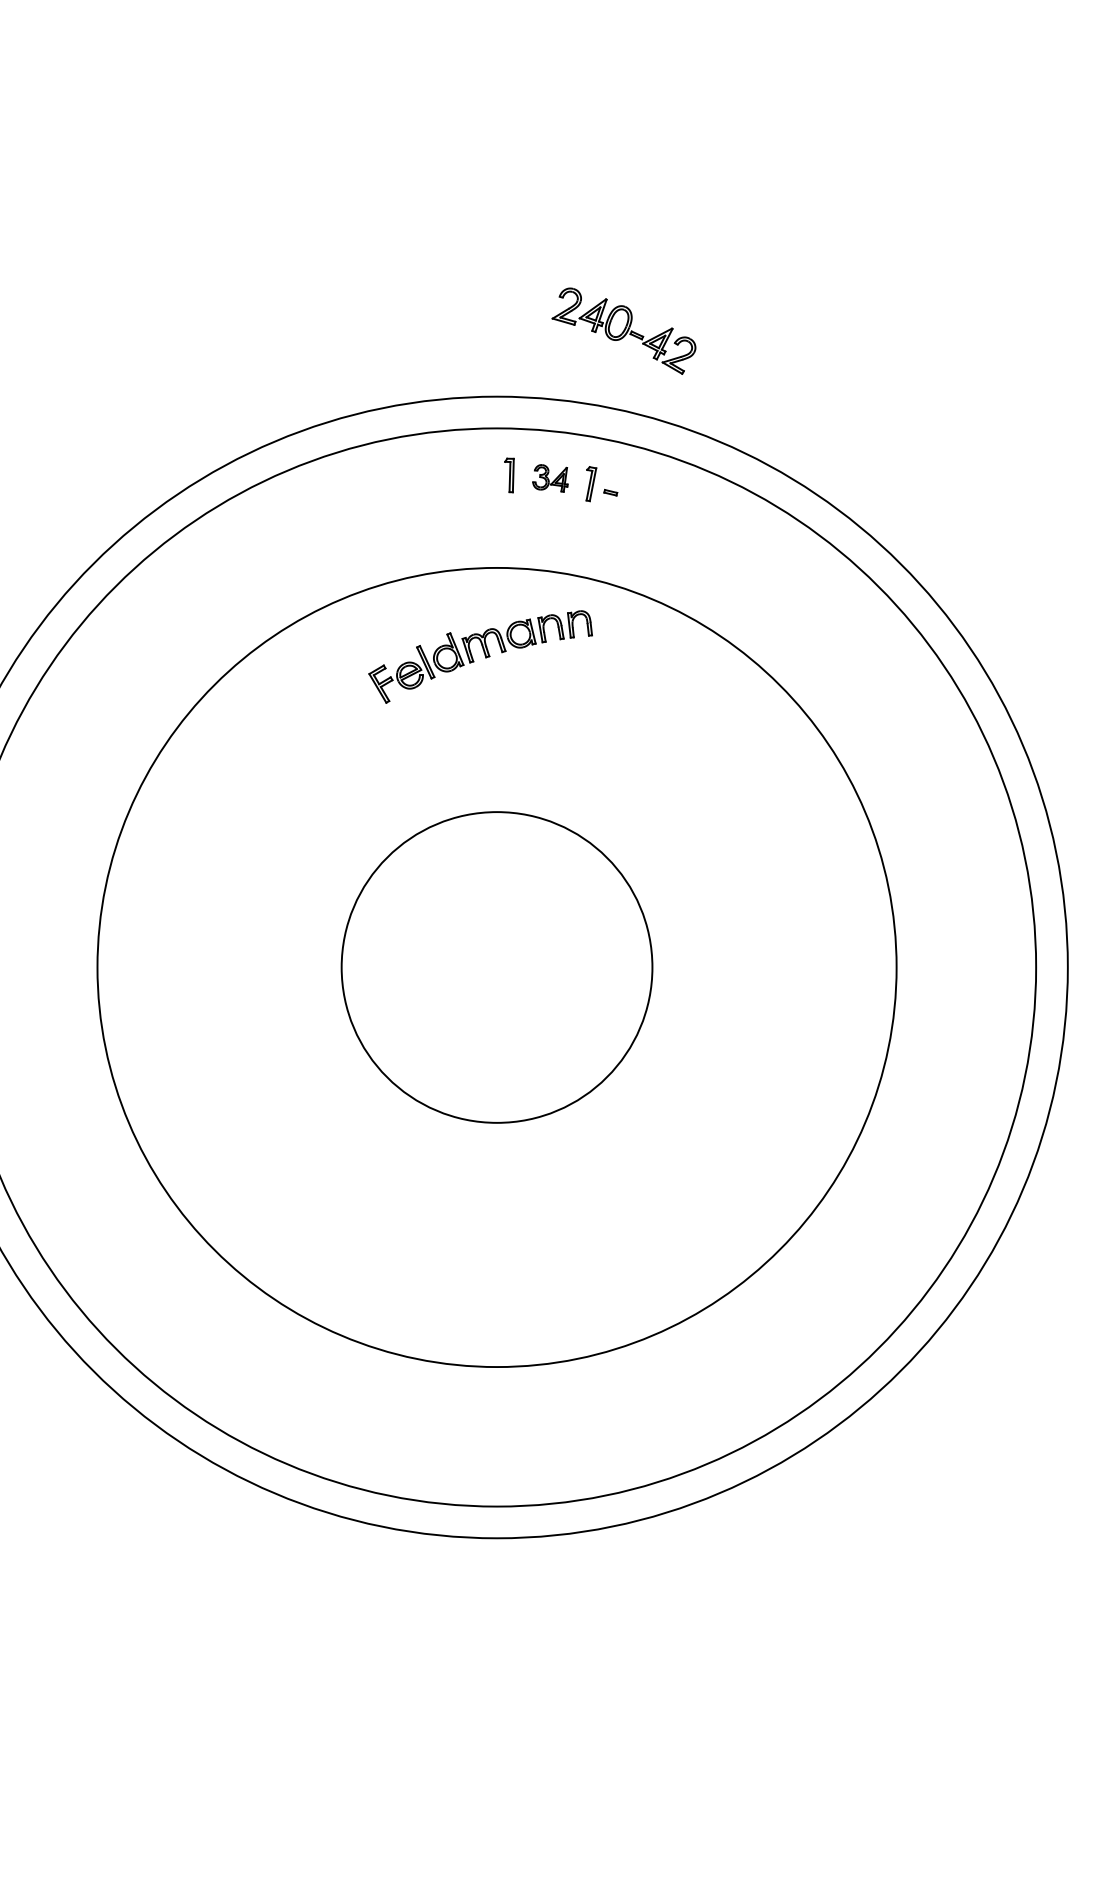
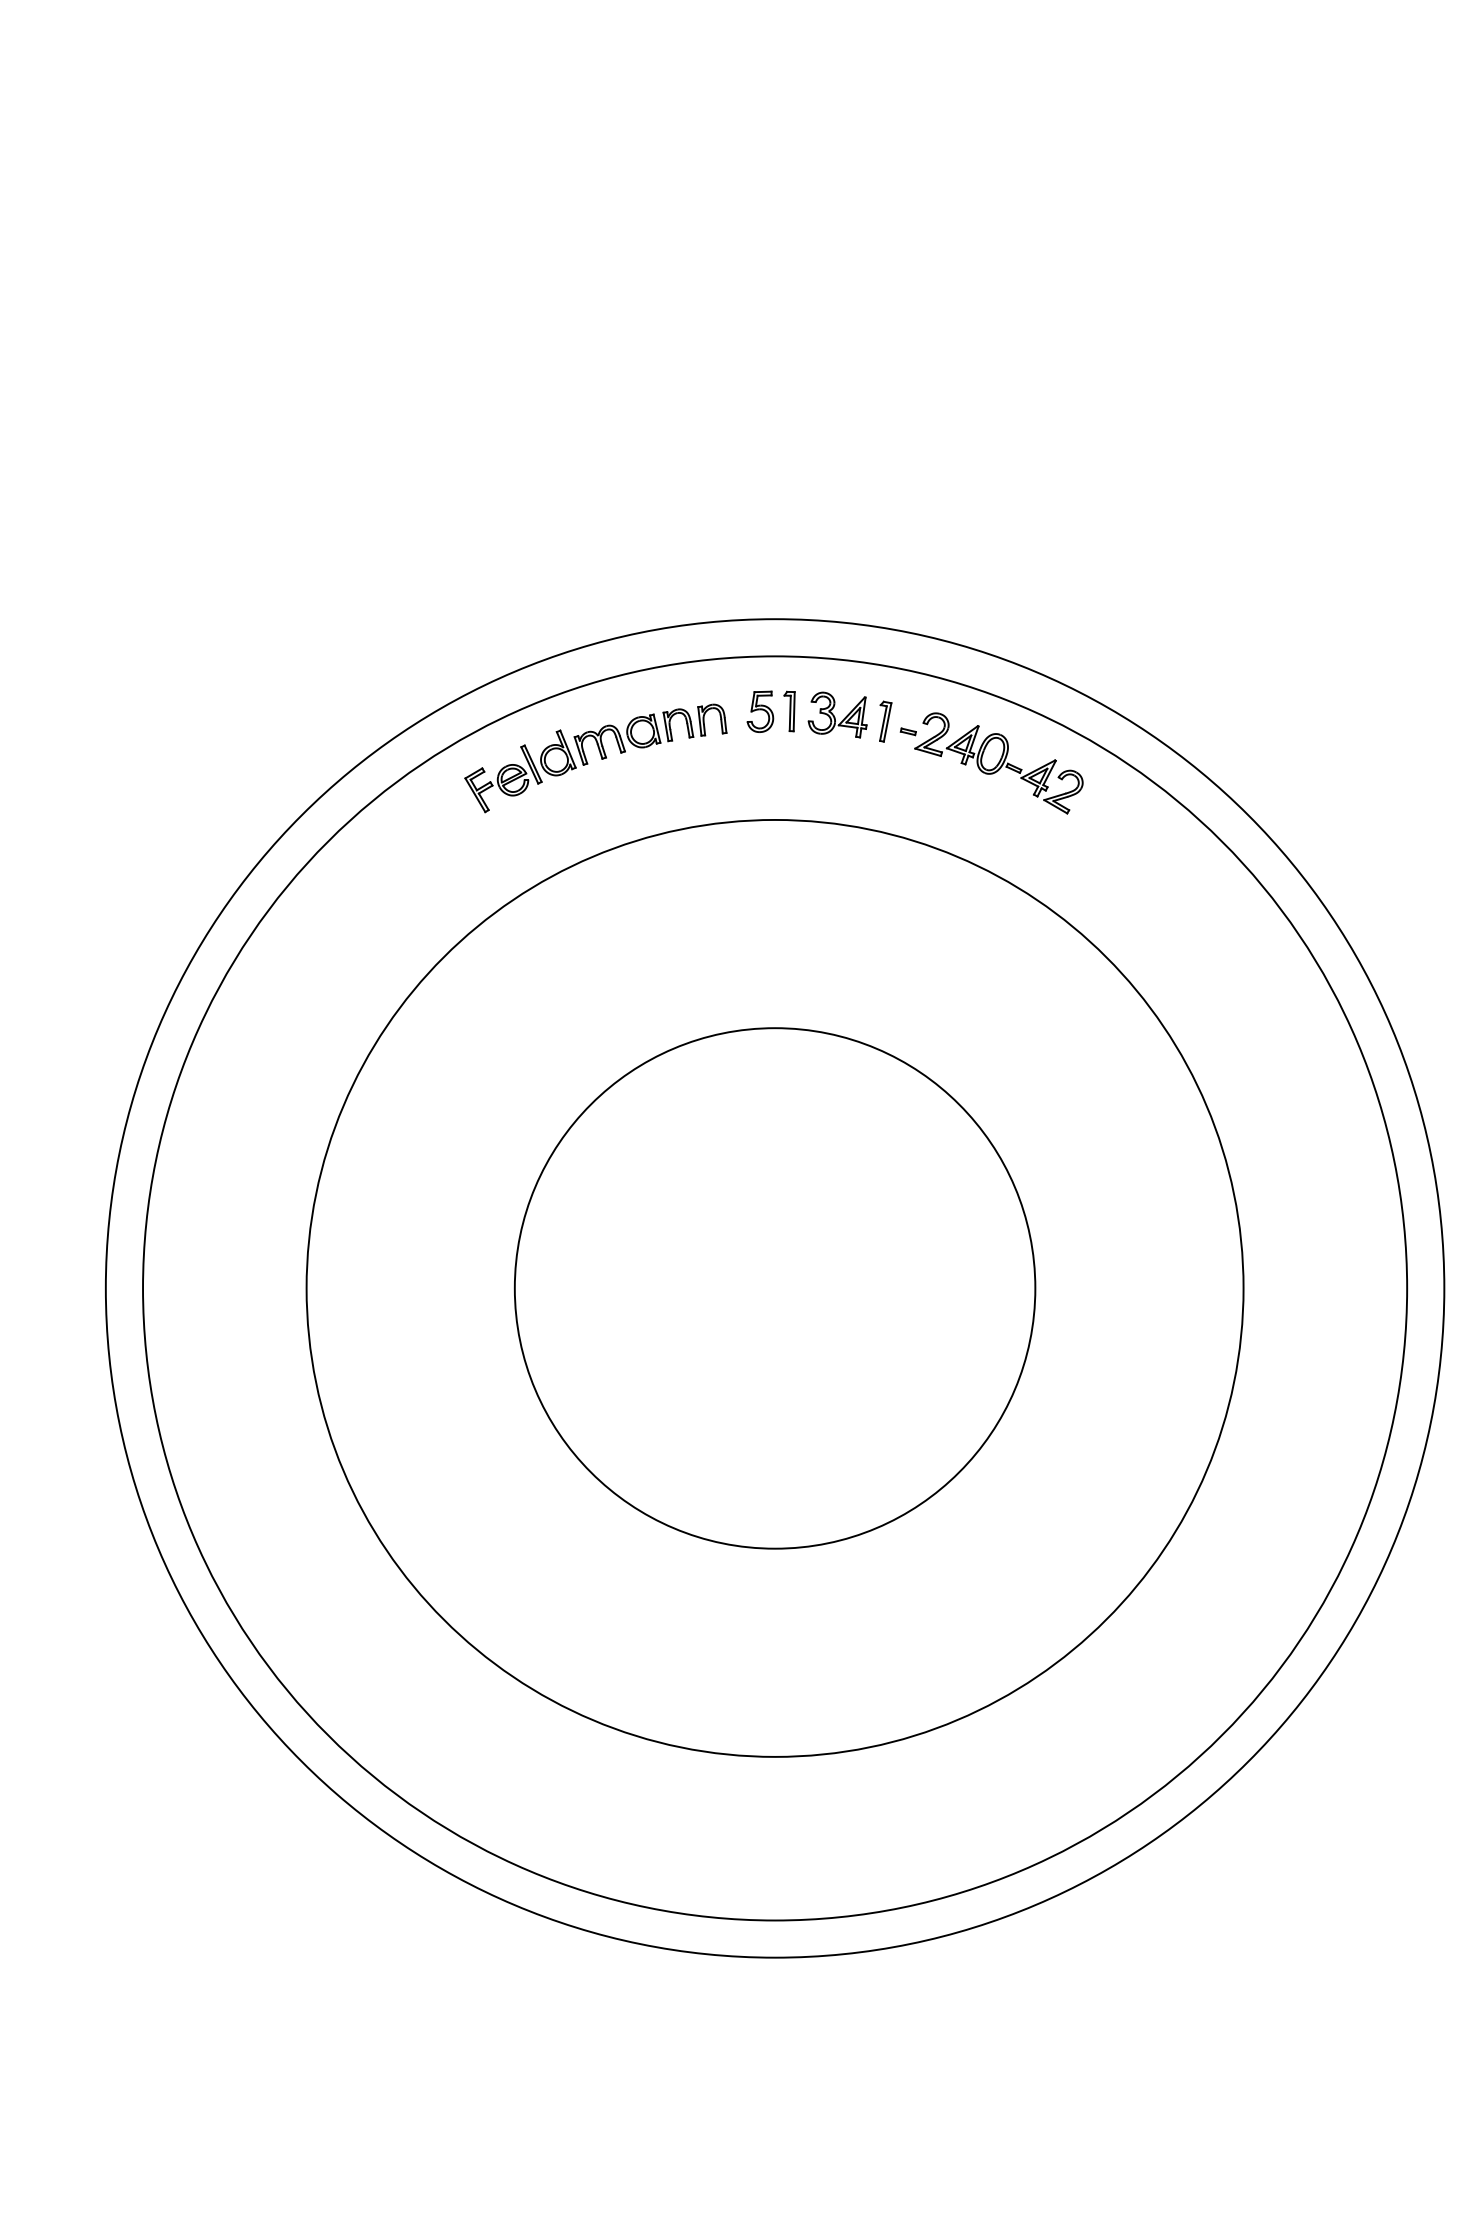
part: (623, 331) -> (998, 763), moved
part: (484, 475) -> (760, 711), added
part: (550, 477) -> (837, 714), size x1.43
part: (480, 657) -> (595, 758), moved
circle: (496, 967) -> (774, 1288), size x1.43

